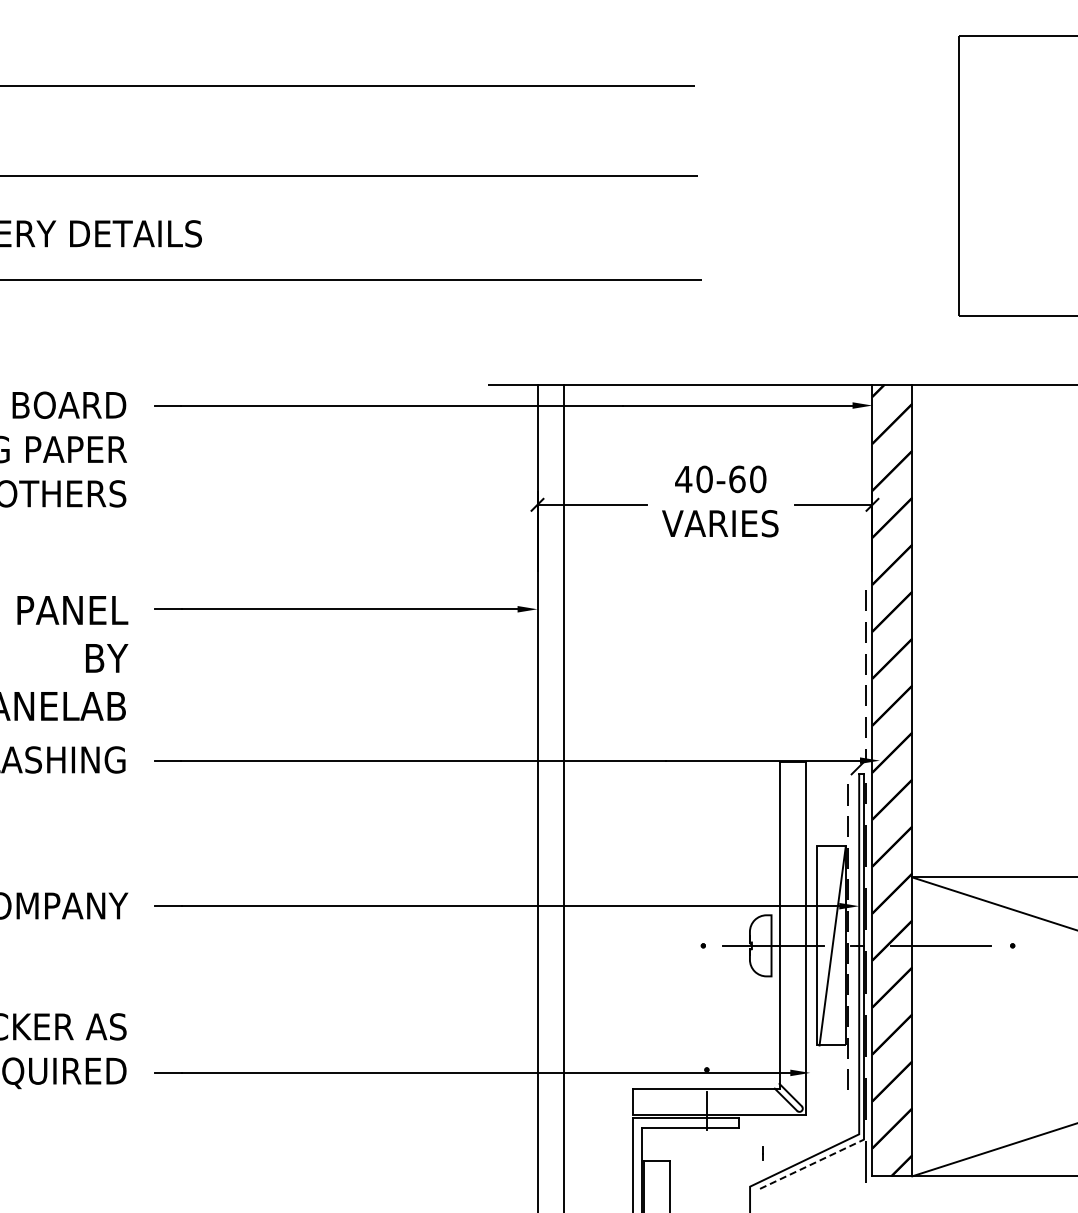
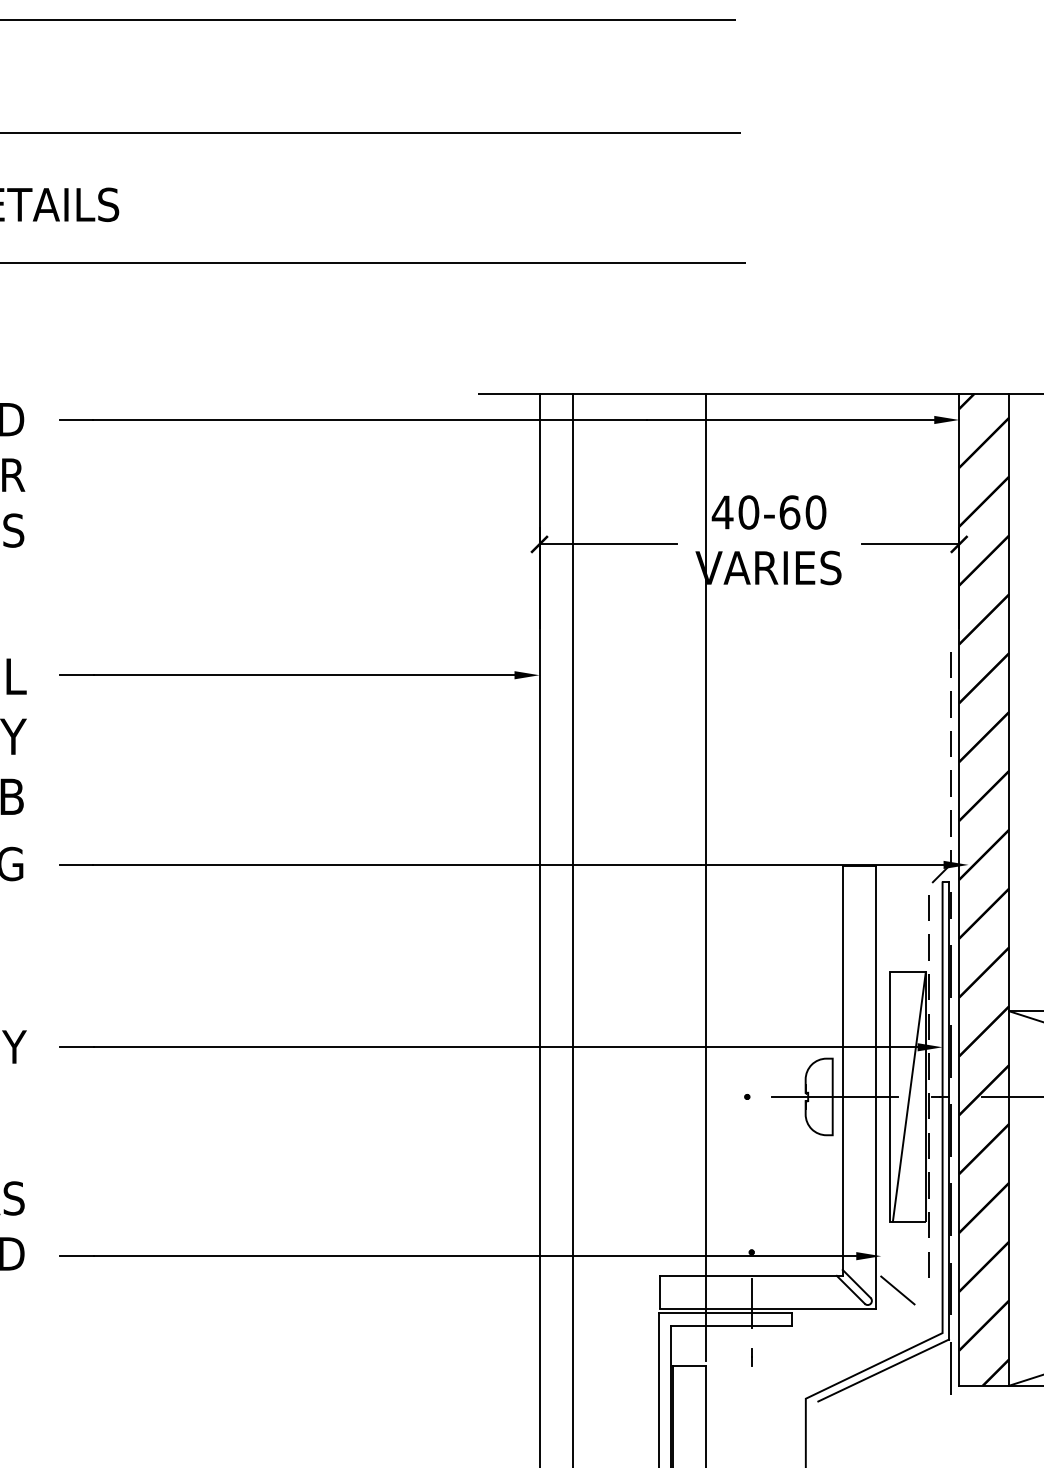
line: (670, 770) -> (706, 877), added
line: (823, 1100) -> (897, 1290), added
line: (762, 1153) -> (751, 1357), moved
line: (812, 1164) -> (884, 1370), dashed -> solid

